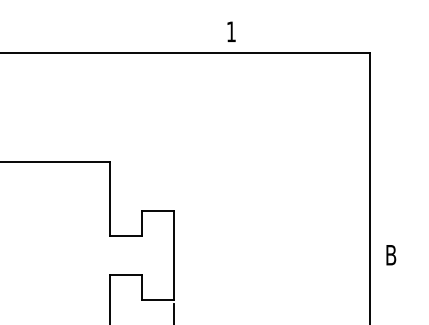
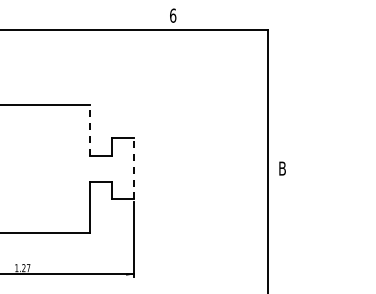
text: (231, 31) -> (173, 15), 1 -> 6
line: (110, 198) -> (90, 129), solid -> dashed
line: (173, 254) -> (133, 168), solid -> dashed

